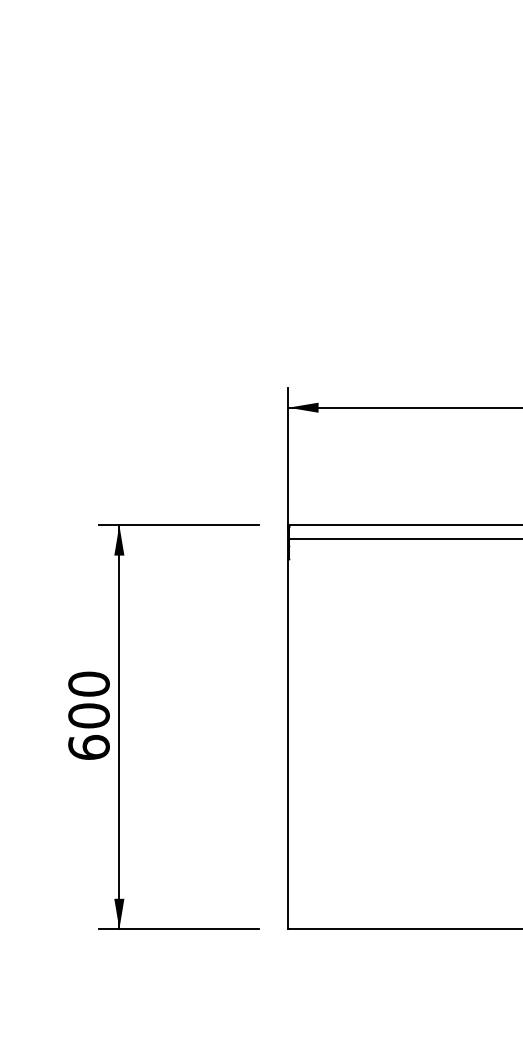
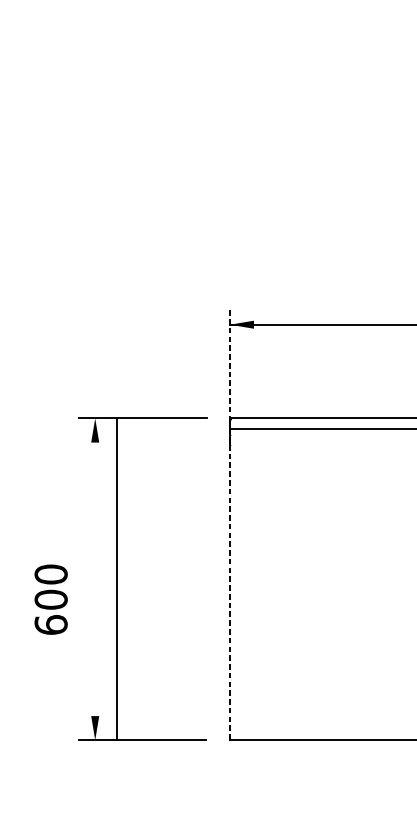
line: (288, 458) -> (230, 365), solid -> dashed
text: (88, 715) -> (50, 599), moved
line: (119, 727) -> (116, 579), moved
line: (288, 743) -> (230, 592), solid -> dashed

